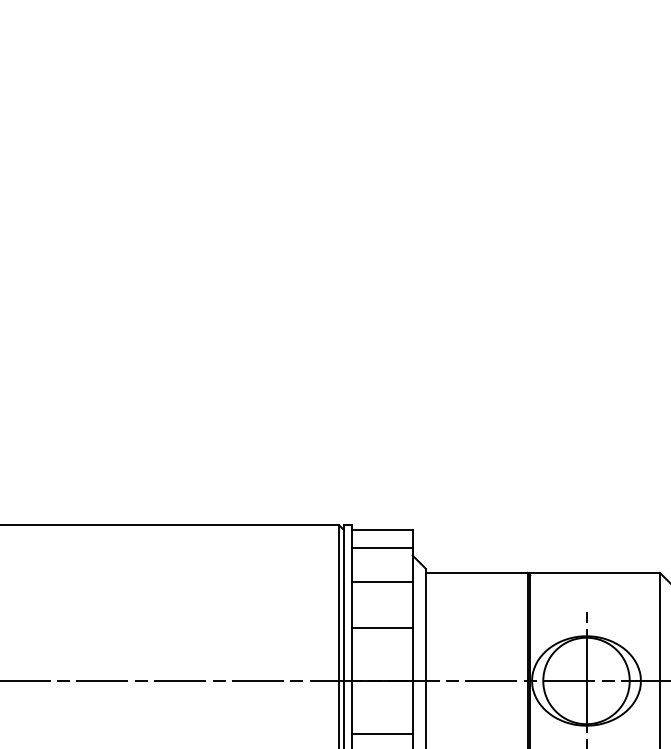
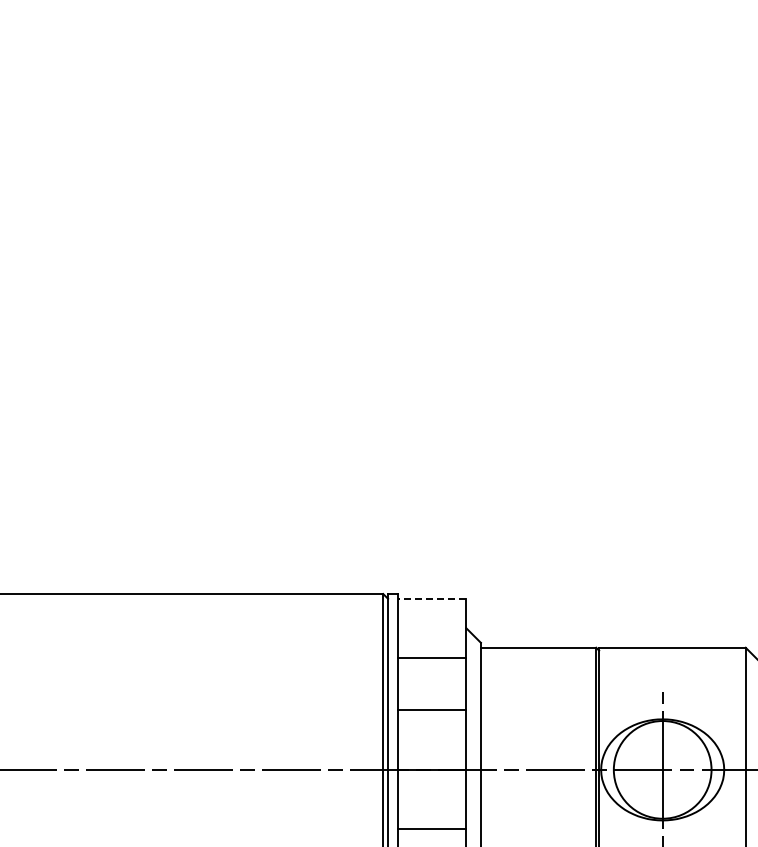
line: (381, 529) -> (431, 598), solid -> dashed
line: (381, 547) -> (431, 619), removed

